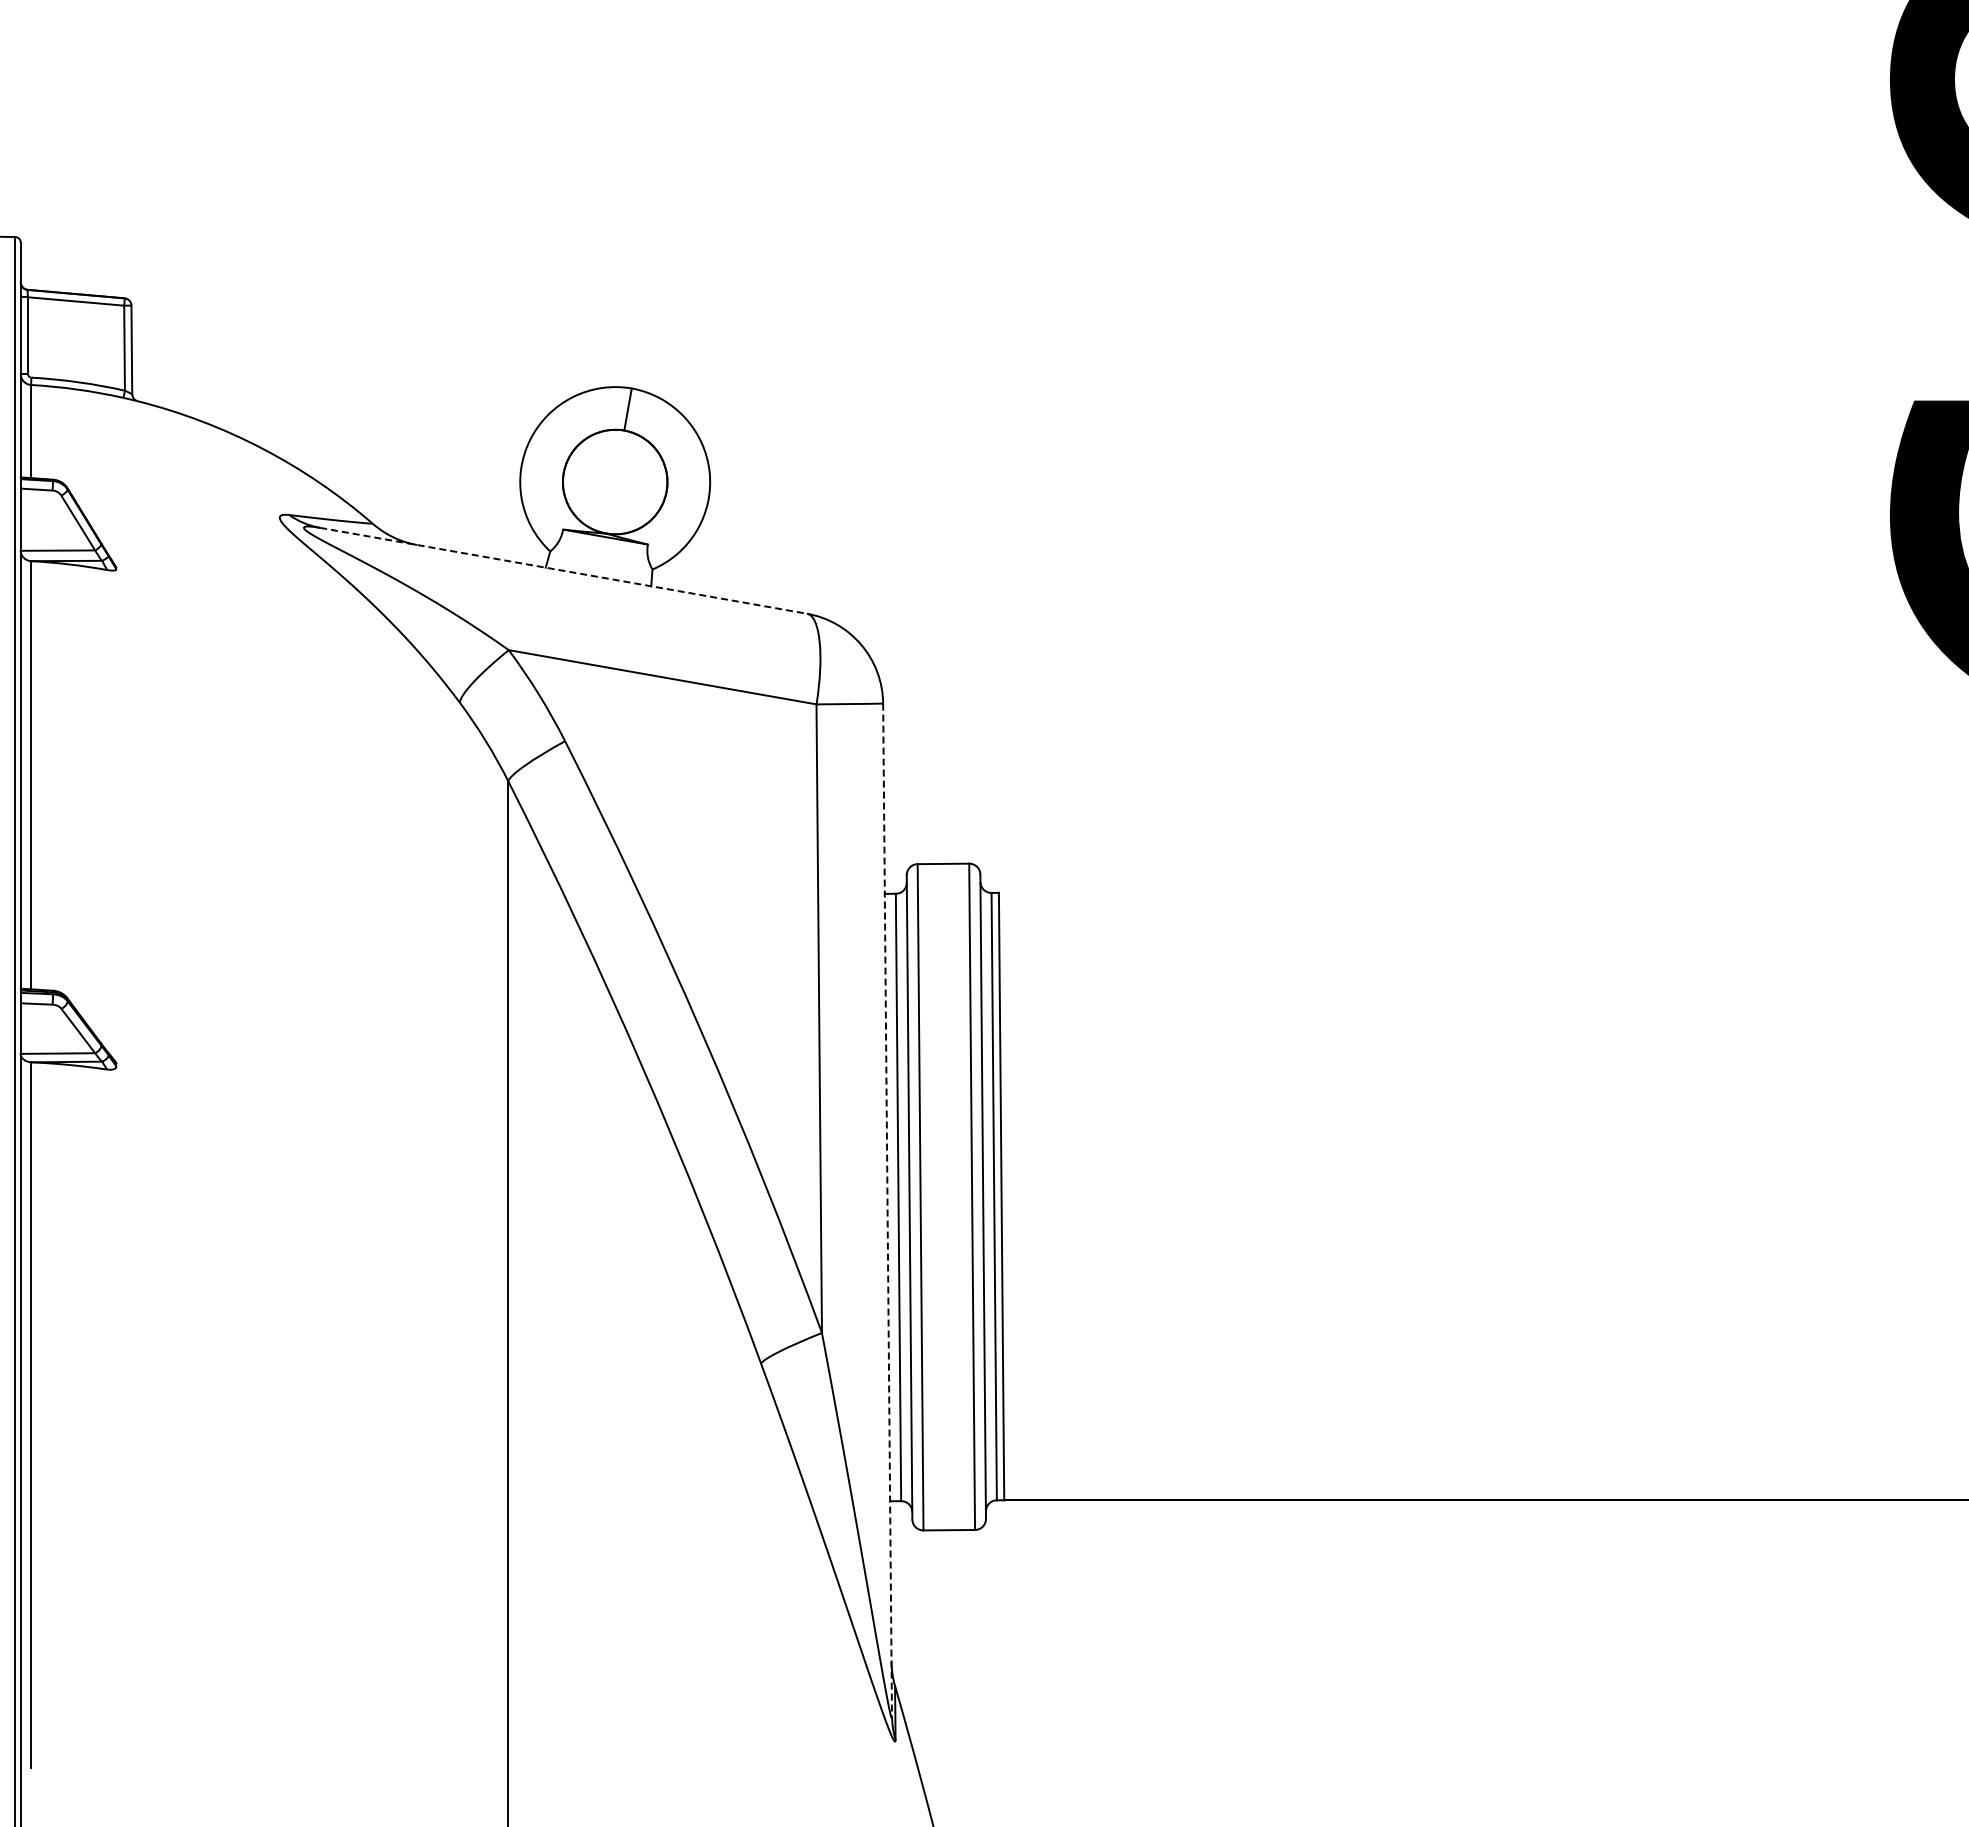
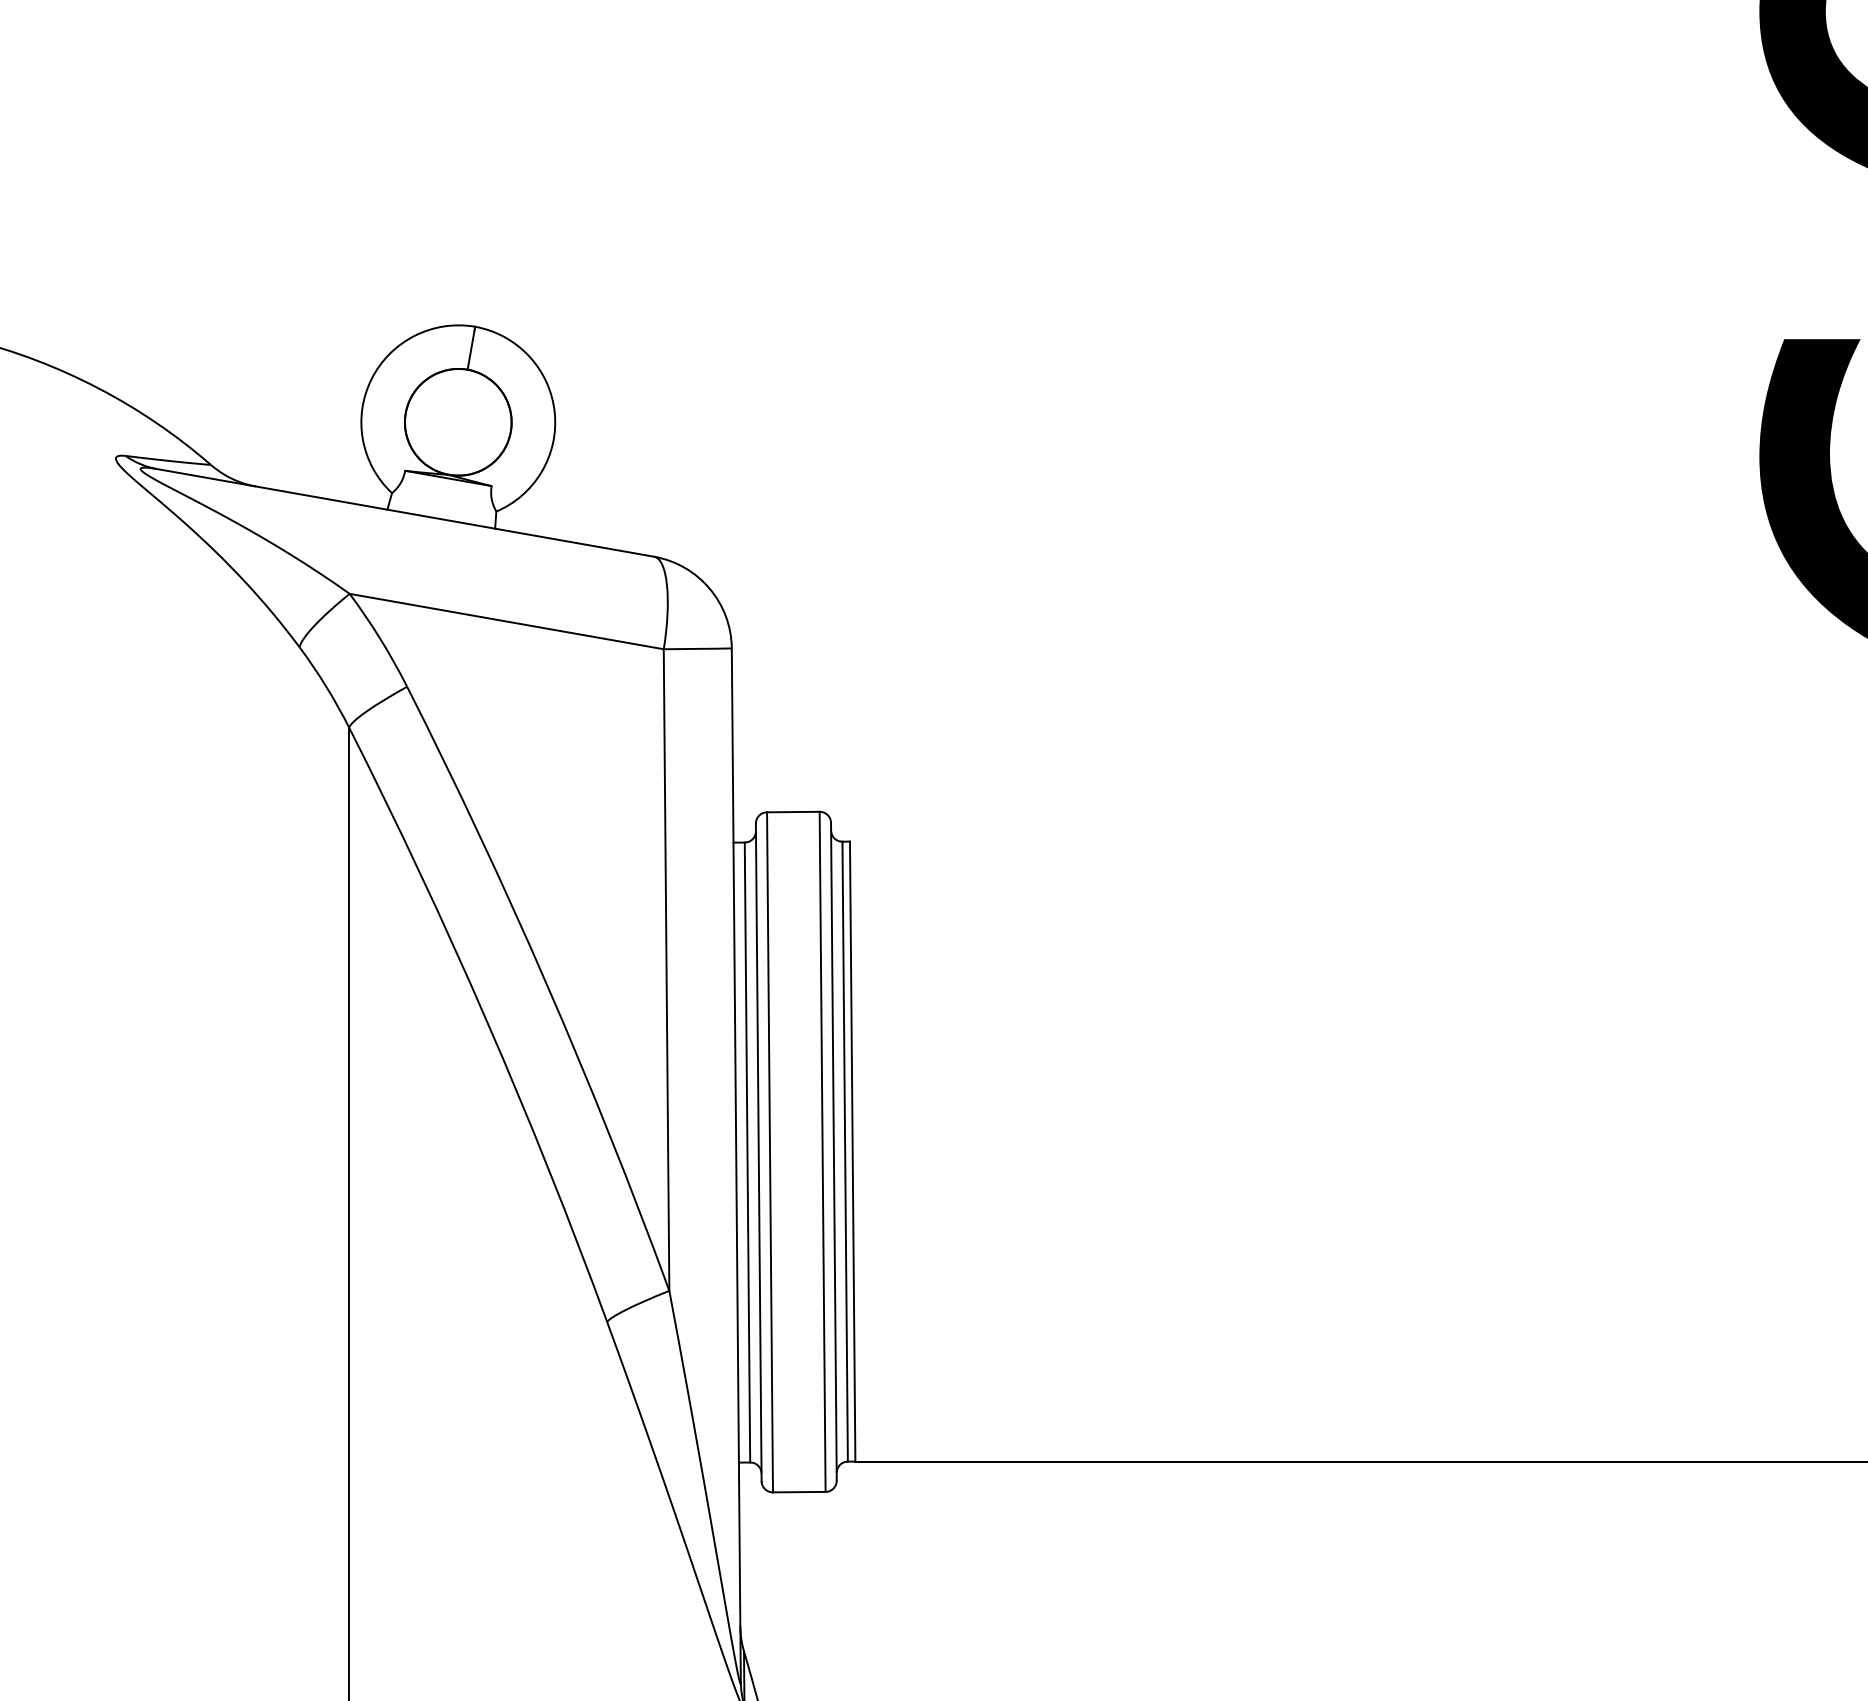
line: (564, 570) -> (406, 512), dashed -> solid
line: (887, 1210) -> (736, 1165), dashed -> solid

